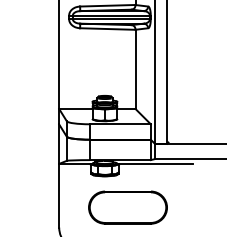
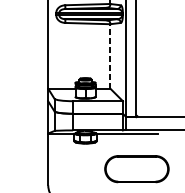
line: (135, 69) -> (110, 56), solid -> dashed
part: (127, 207) -> (136, 169), moved

